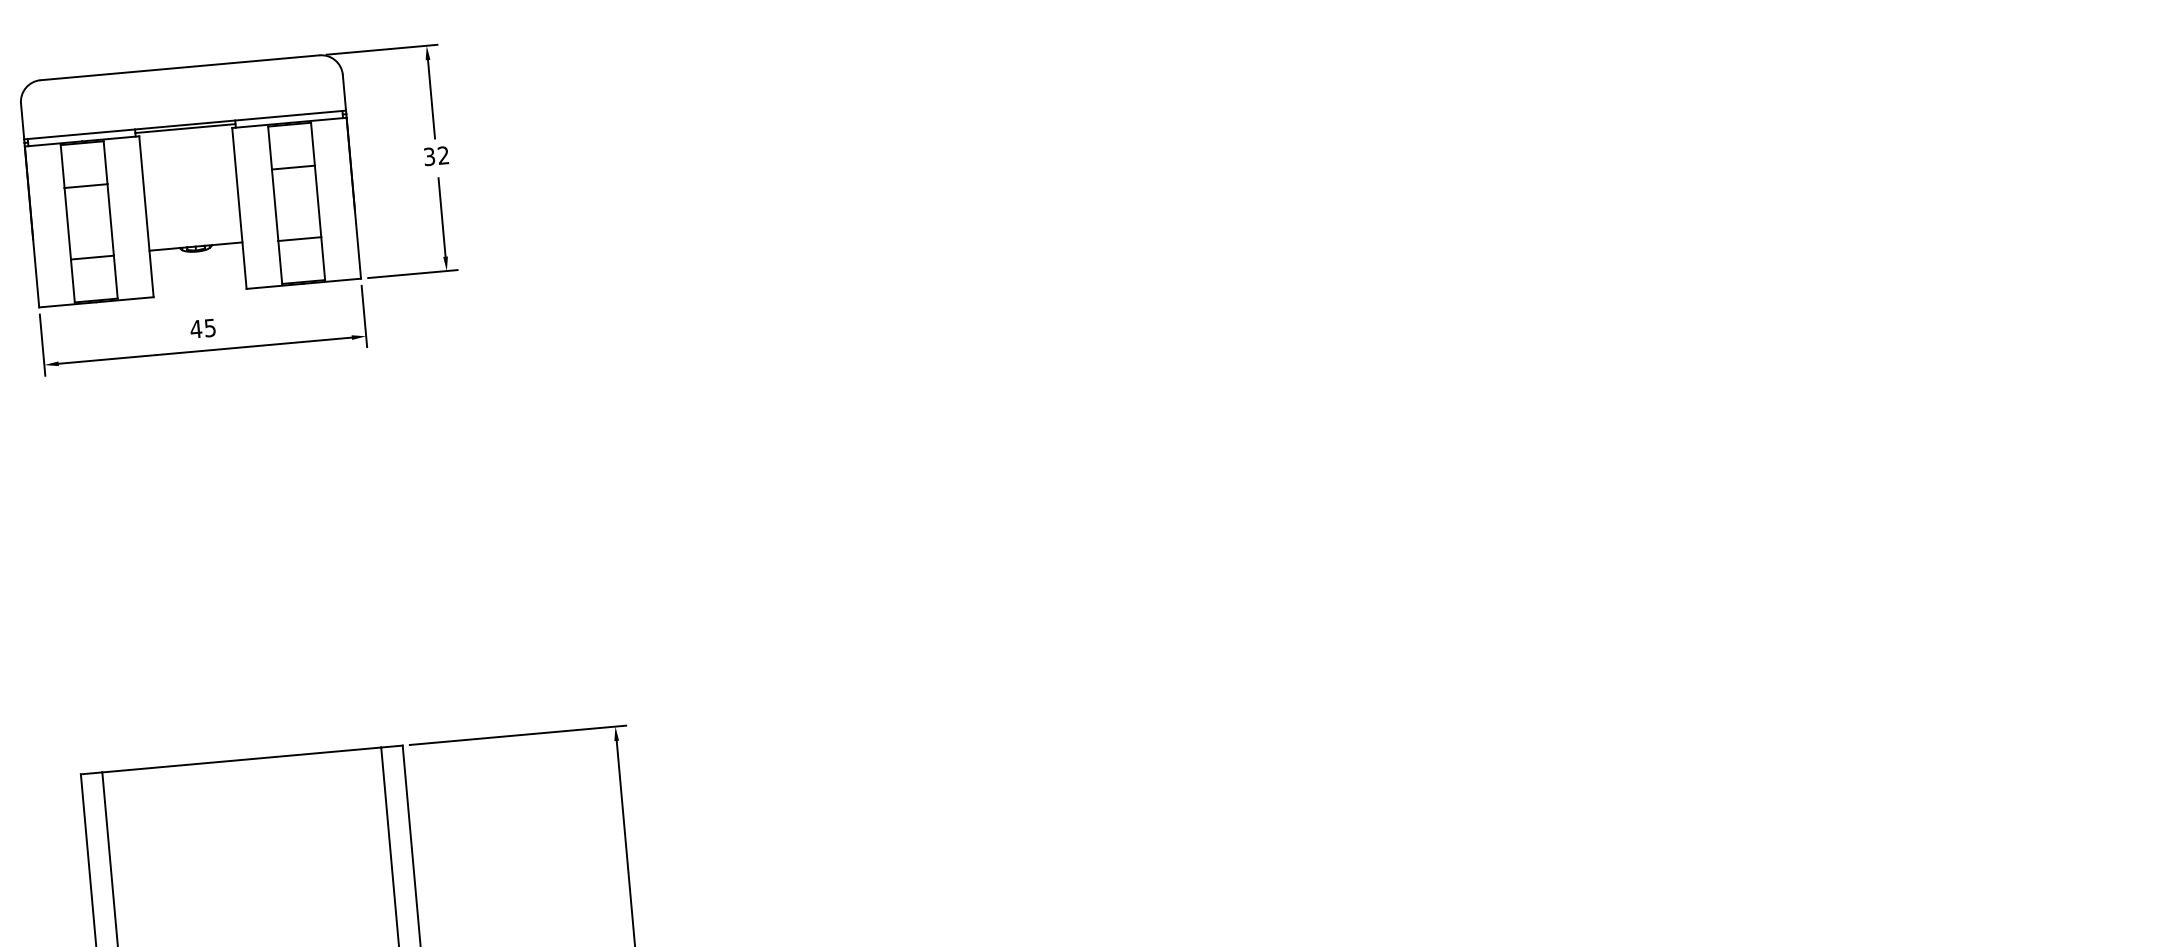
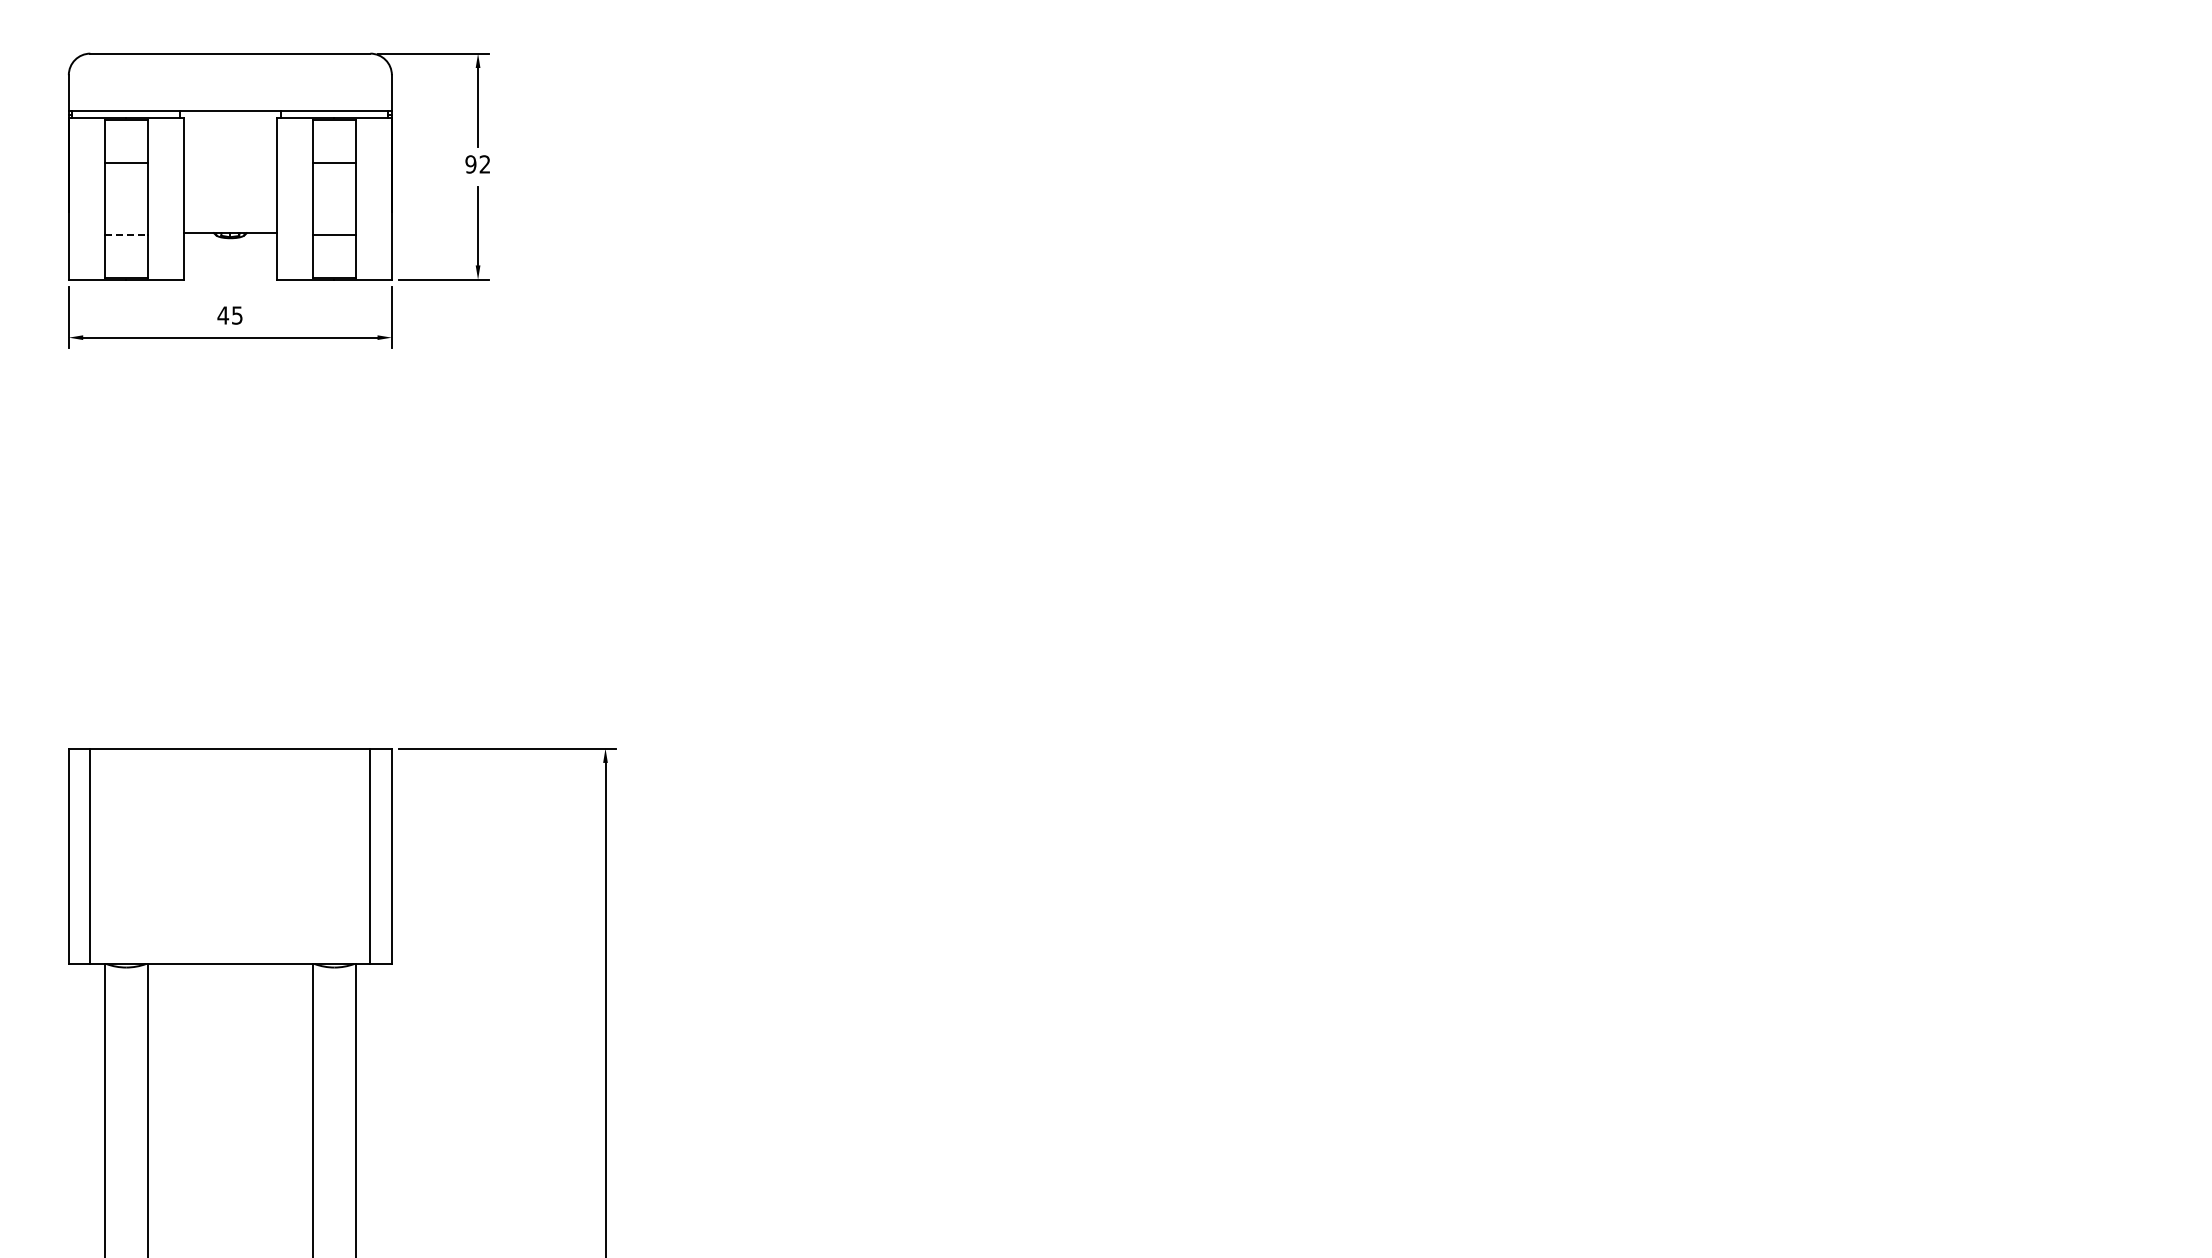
line: (185, 128) -> (230, 114), removed
text: (429, 156) -> (470, 164), 32 -> 92
line: (92, 257) -> (126, 234), solid -> dashed

